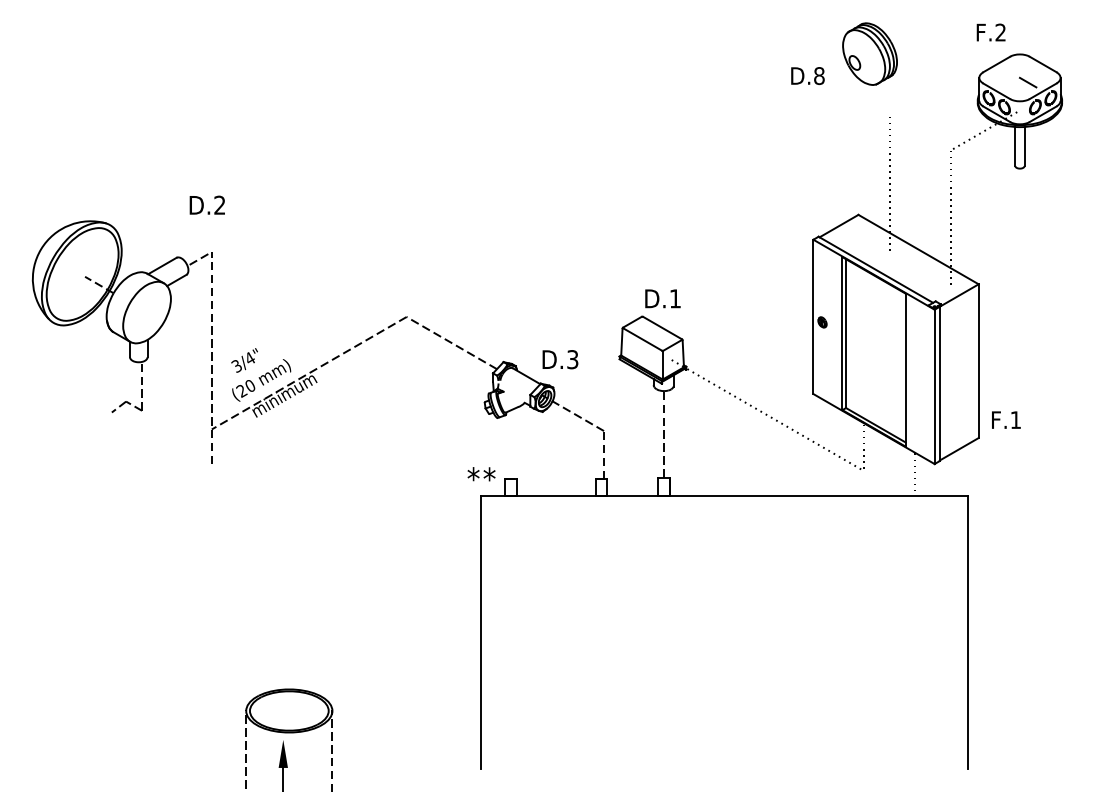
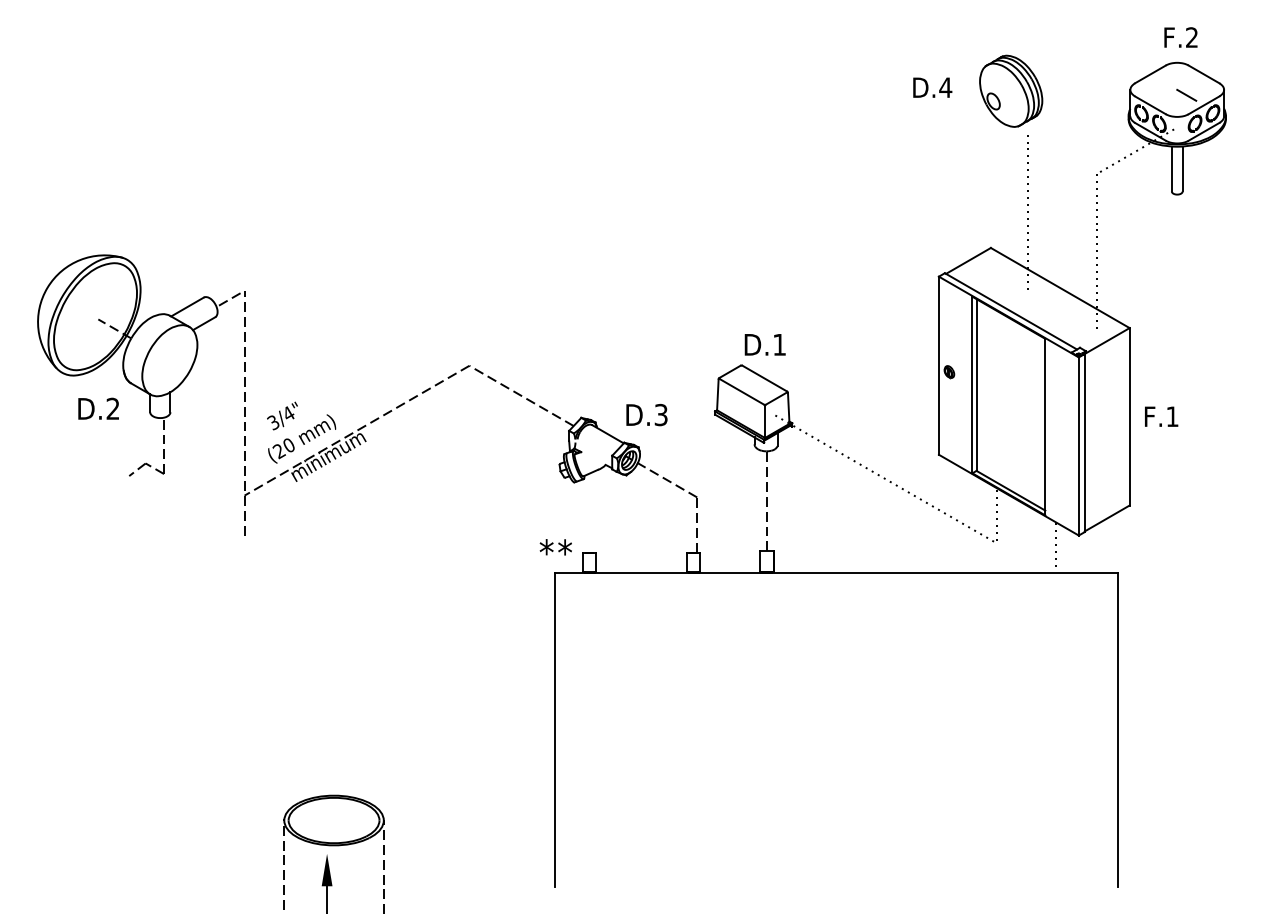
text: (990, 32) -> (1180, 37), moved
part: (869, 53) -> (1010, 90), moved
text: (819, 76) -> (945, 88), D.8 -> D.4
text: (206, 204) -> (97, 407), moved
text: (1006, 419) -> (1161, 416), moved

